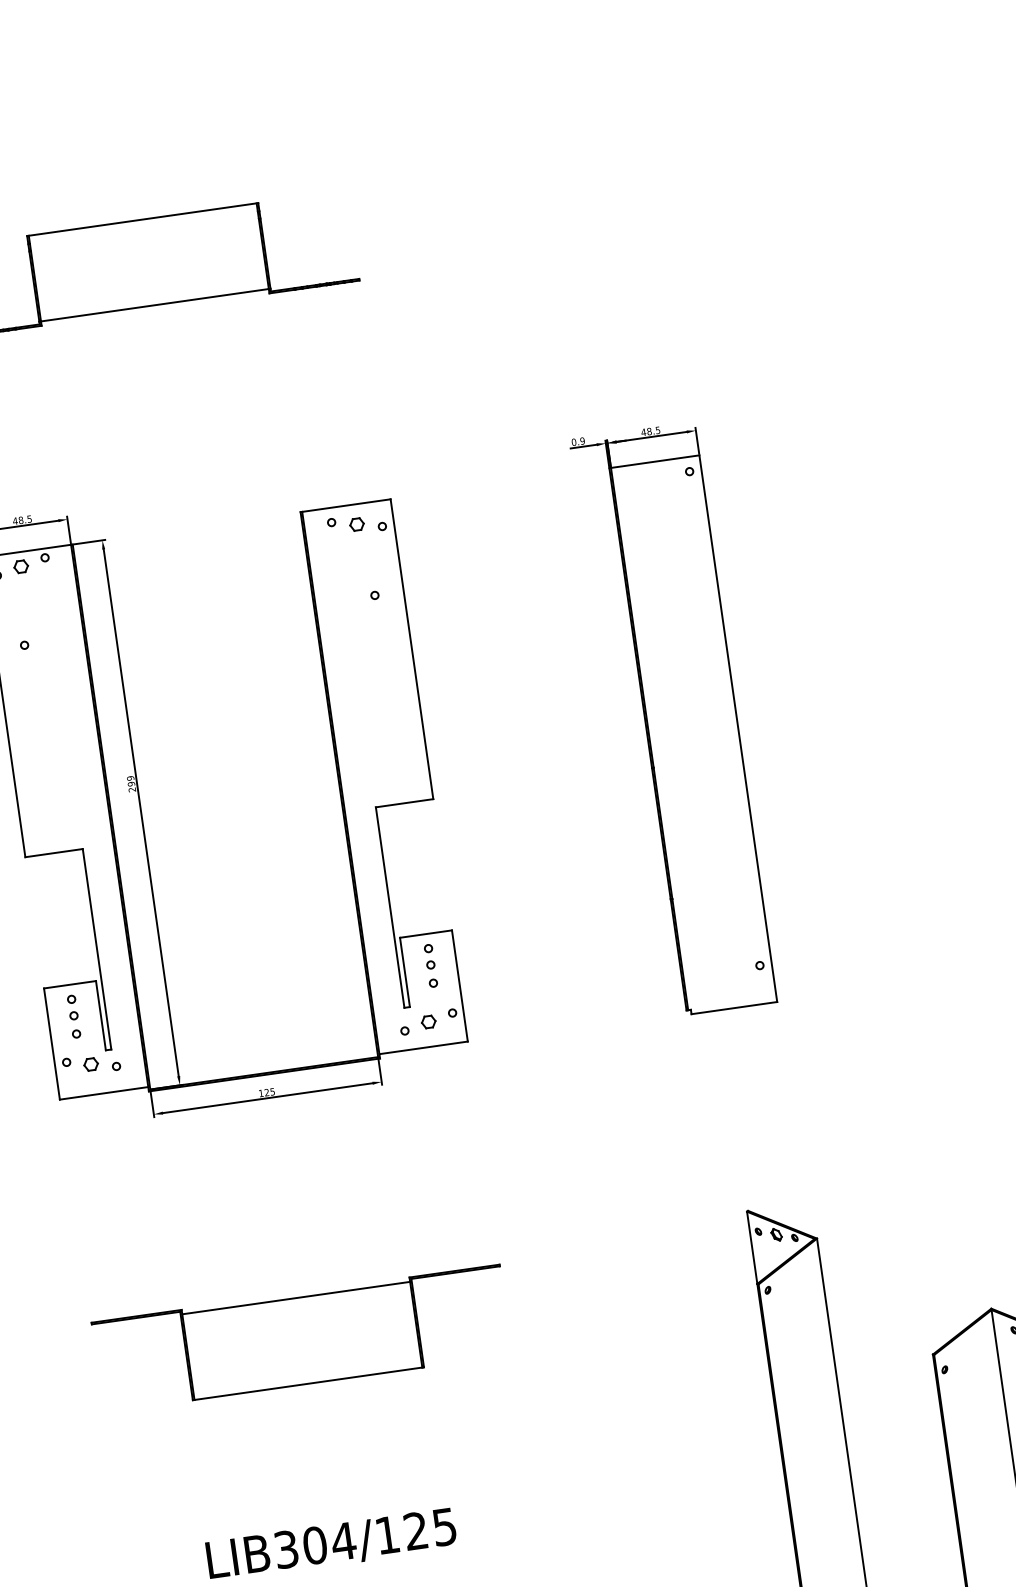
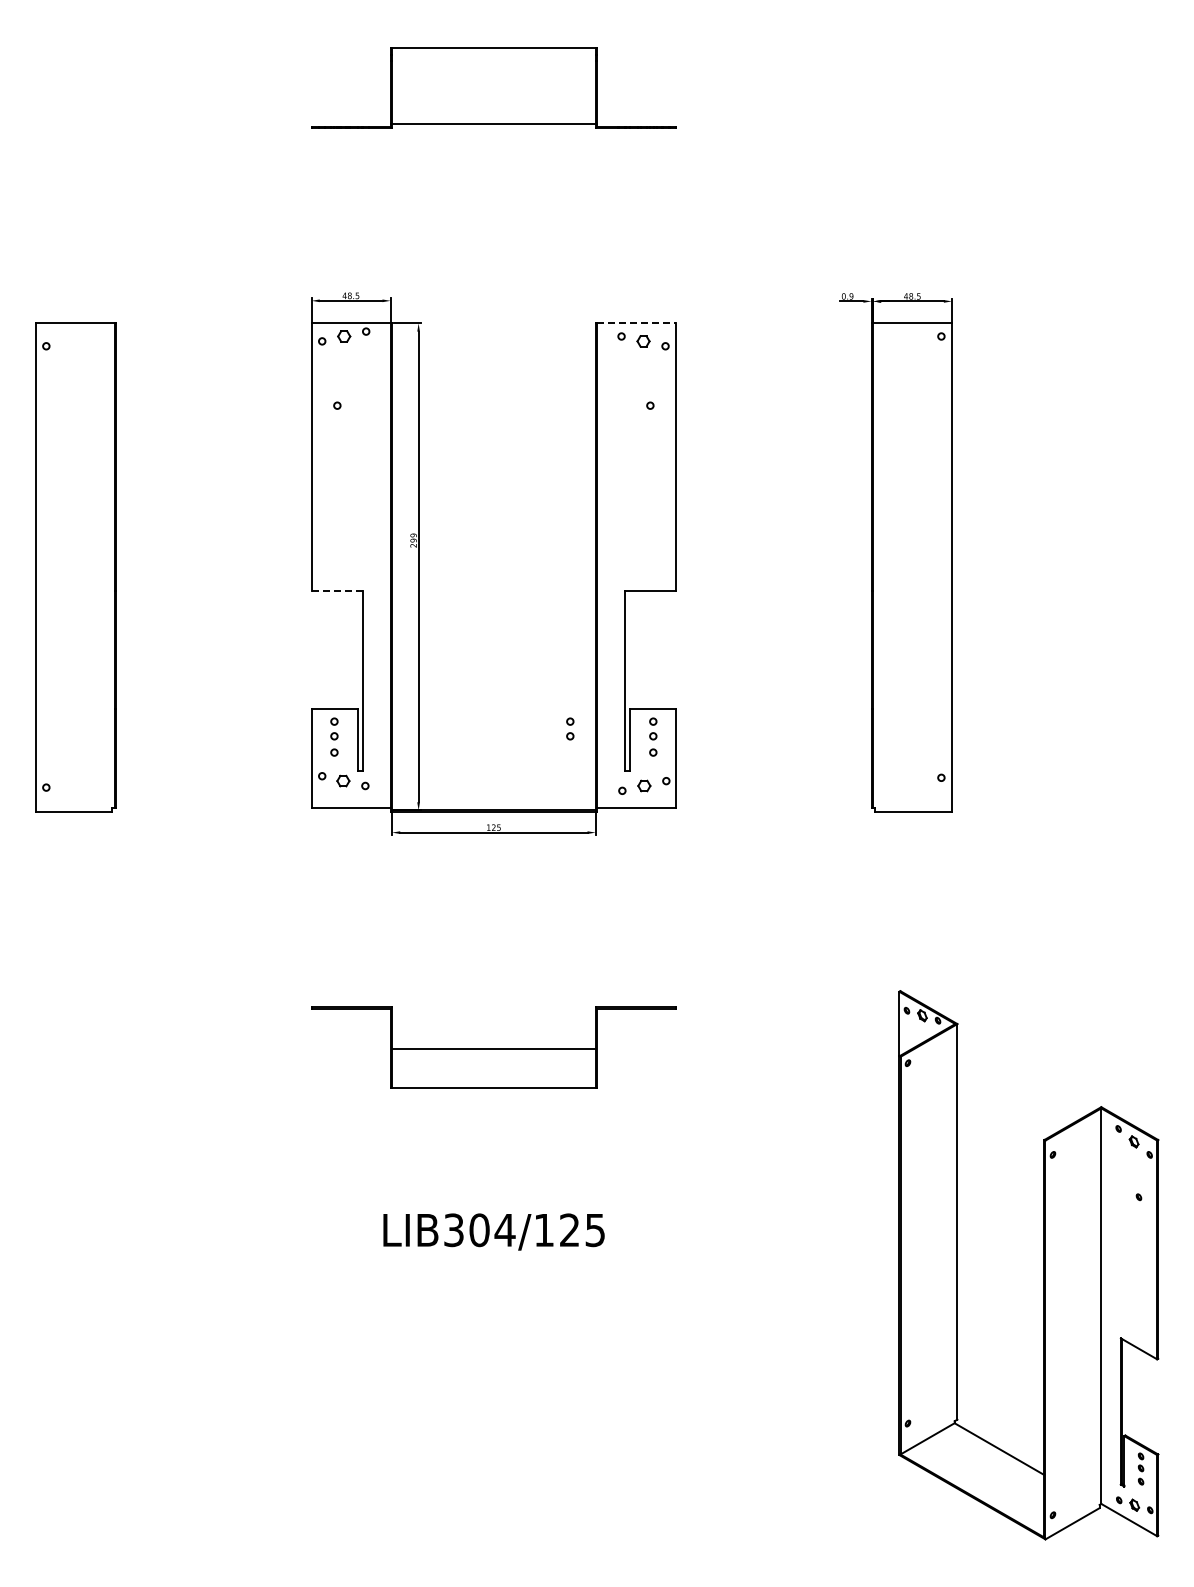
line: (347, 505) -> (637, 323), solid -> dashed
line: (54, 853) -> (337, 591), solid -> dashed
part: (336, 969) -> (570, 728), added
line: (295, 1298) -> (493, 1049), moved

